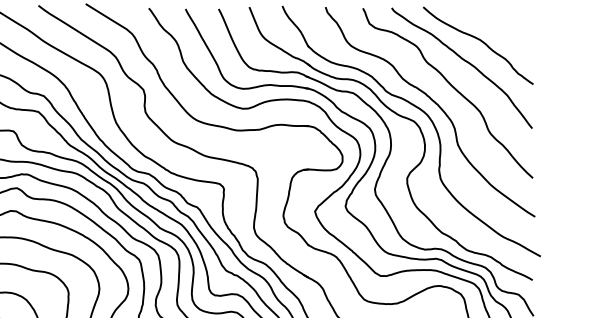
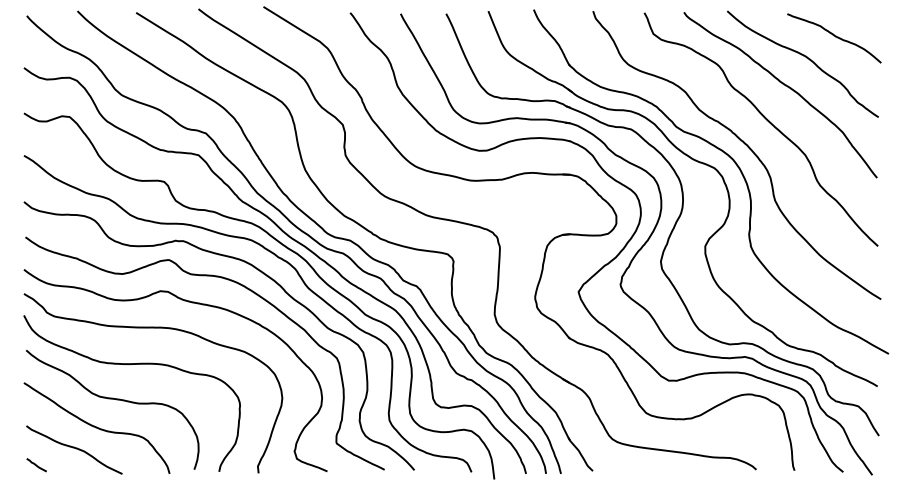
curve: (502, 26) -> (835, 37), added

